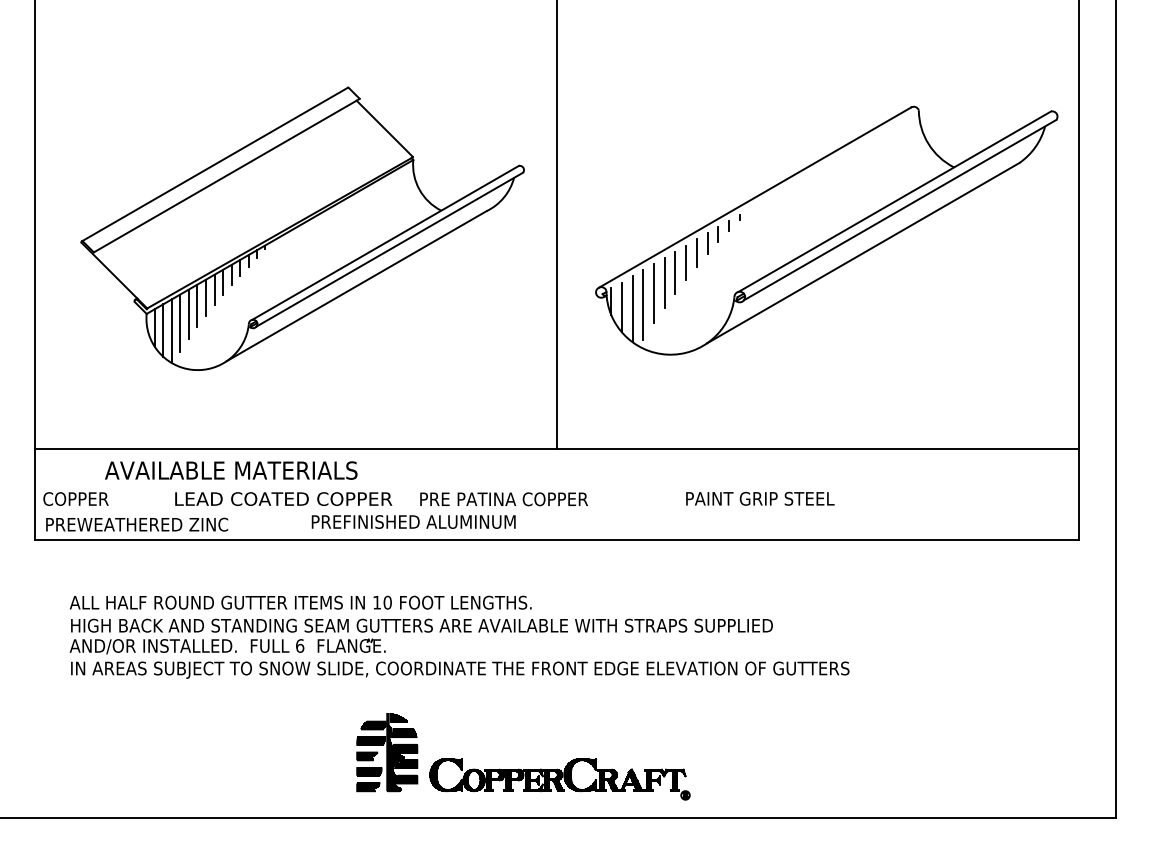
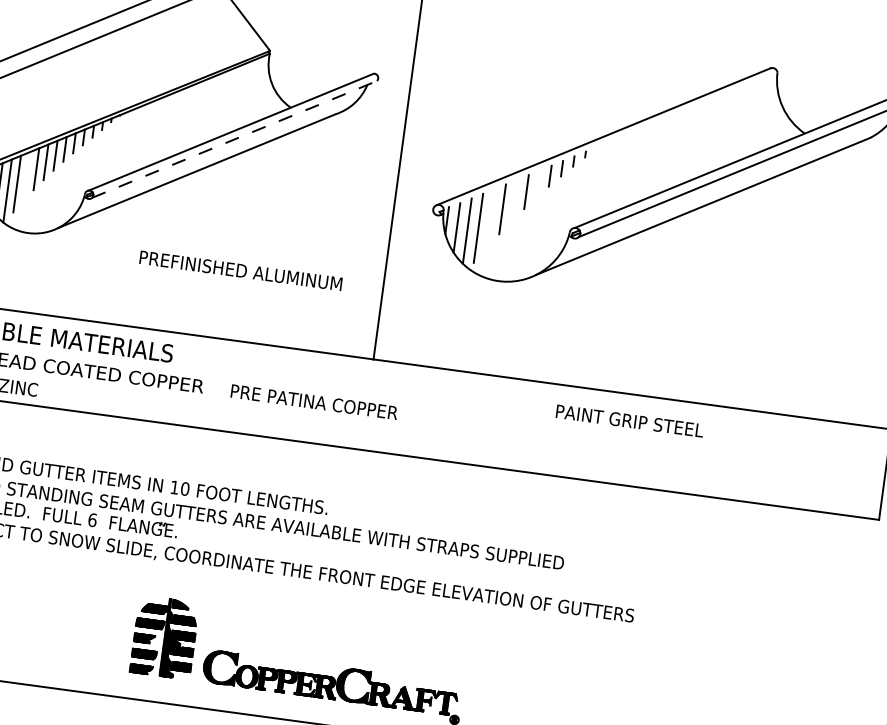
line: (389, 249) -> (234, 139), solid -> dashed
line: (696, 252) -> (538, 183), removed
line: (675, 272) -> (514, 200), removed
line: (654, 293) -> (491, 218), removed
line: (188, 313) -> (26, 175), removed
text: (760, 498) -> (630, 420), moved
text: (413, 521) -> (240, 270), moved

